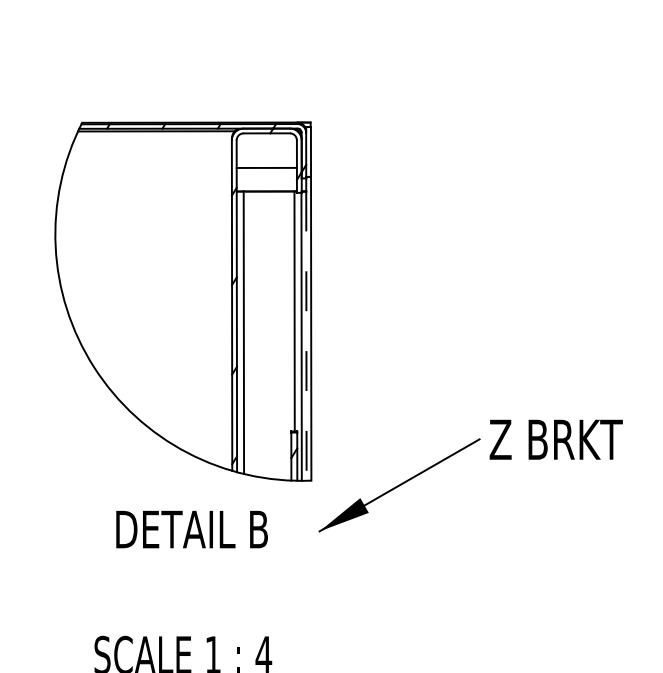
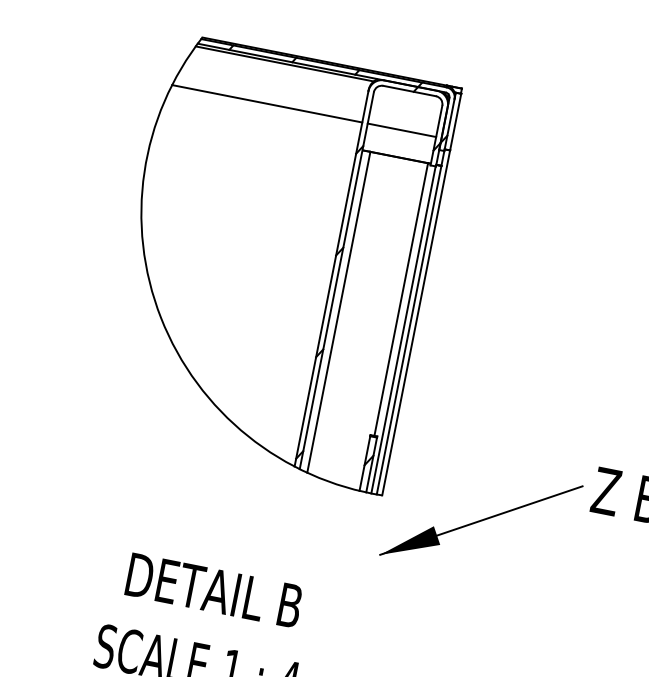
line: (147, 168) -> (266, 104), added
line: (306, 336) -> (409, 330), dashed -> solid
text: (191, 529) -> (213, 590), moved

